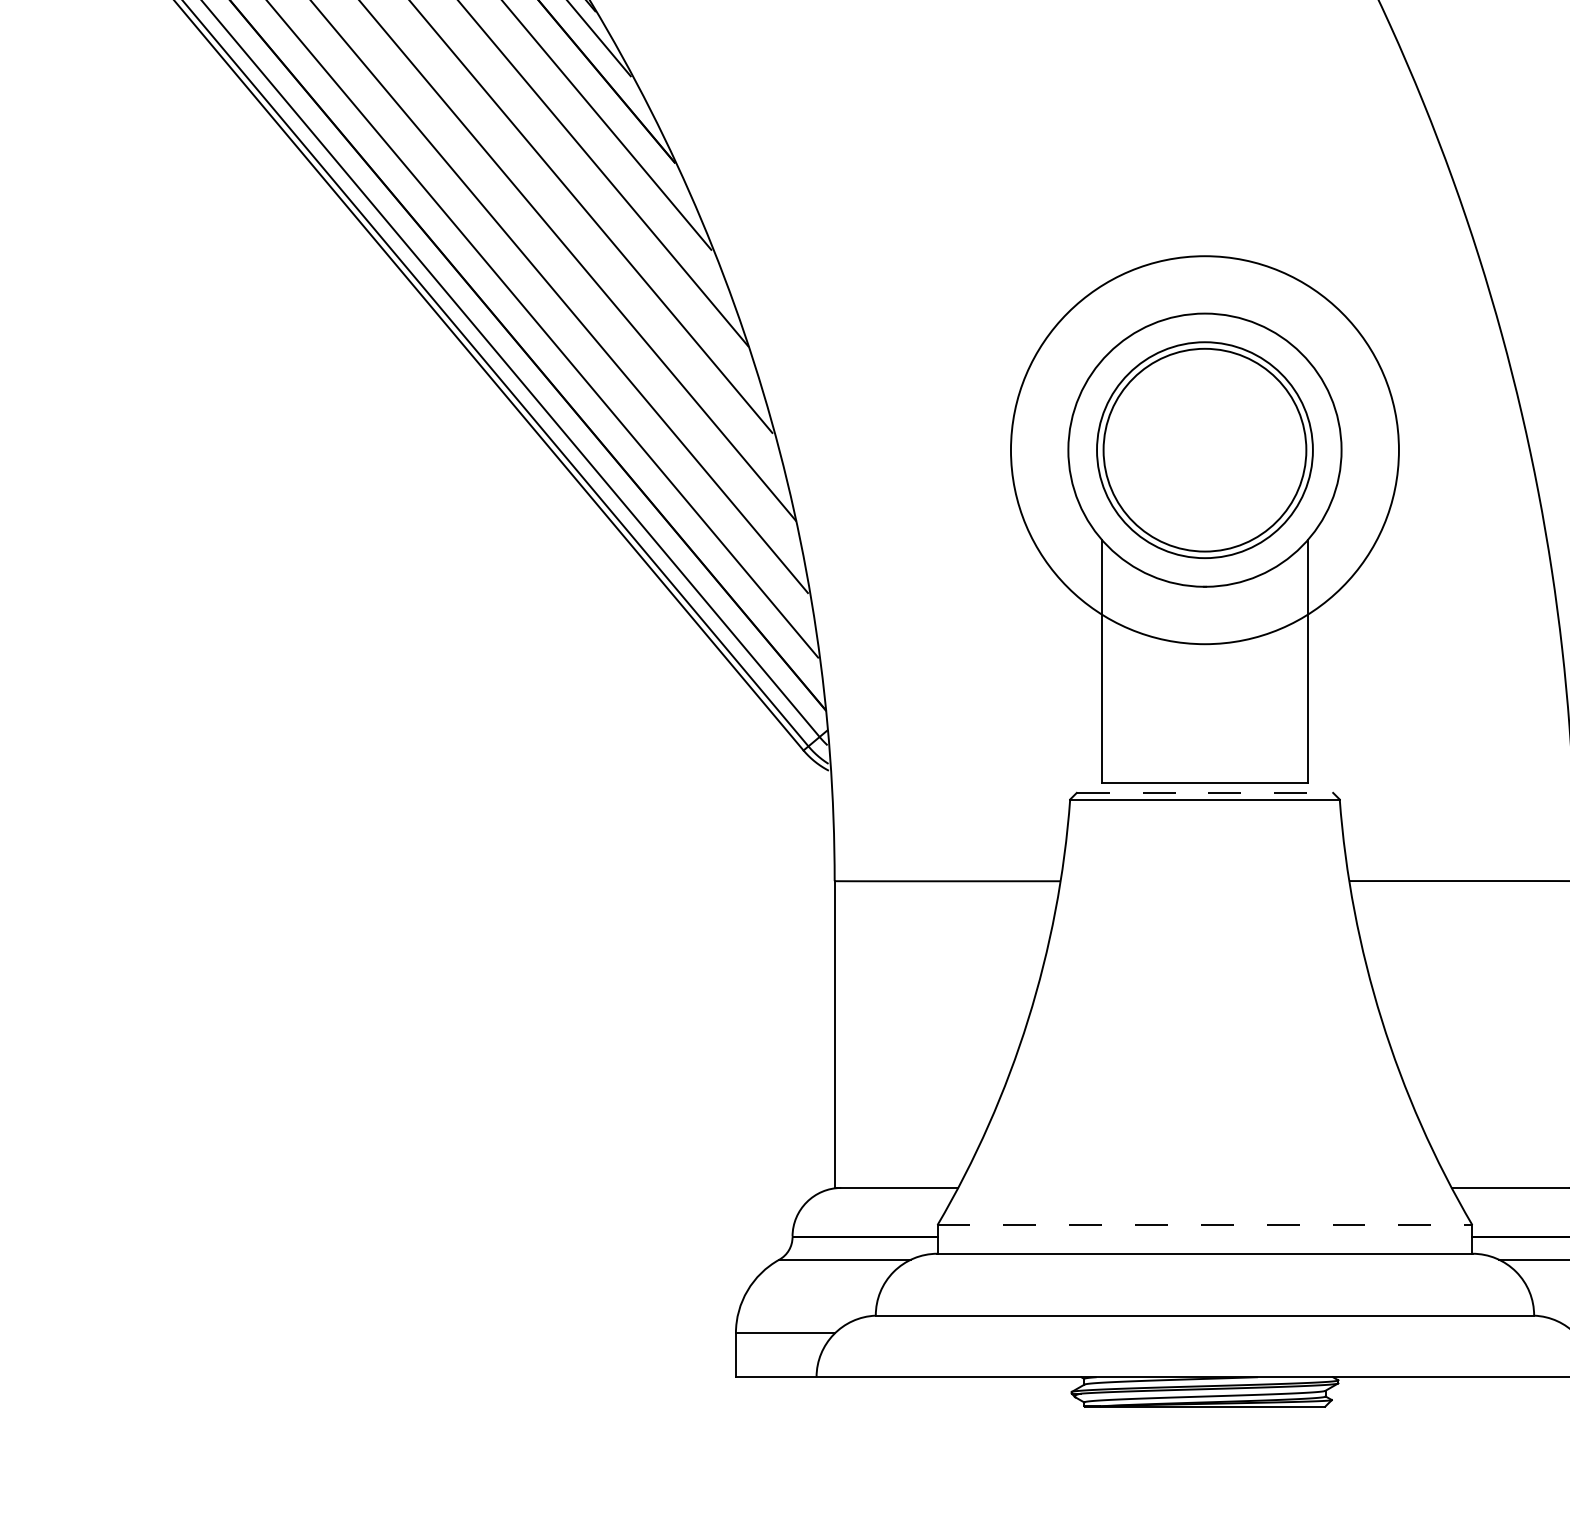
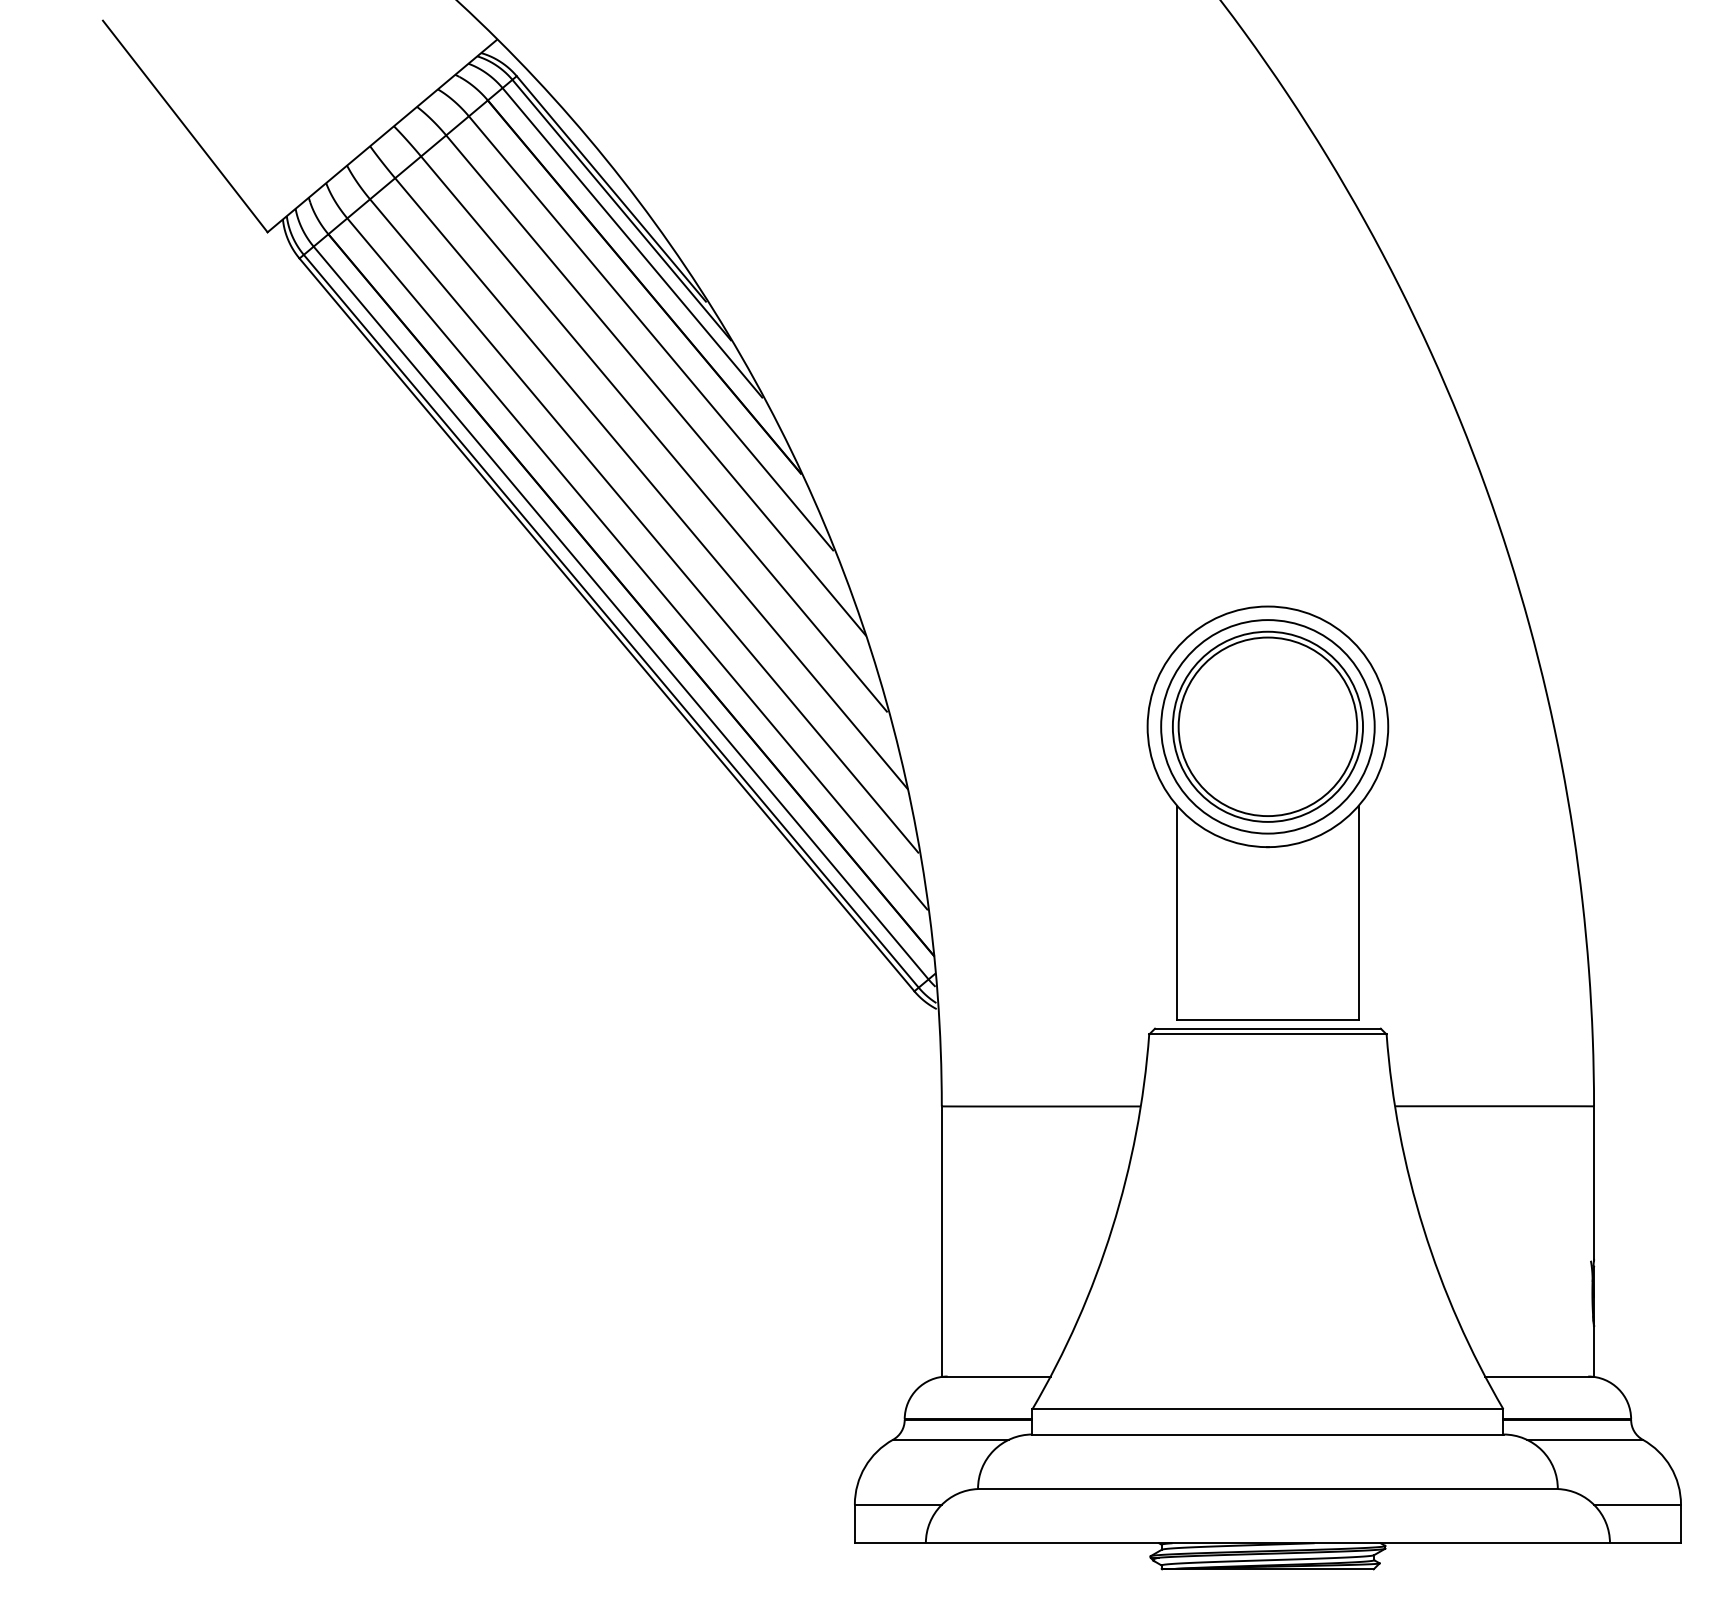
circle: (1204, 449) -> (1267, 726), size x0.62
line: (1204, 792) -> (1267, 1028), dashed -> solid
line: (1204, 1225) -> (1267, 1409), dashed -> solid

